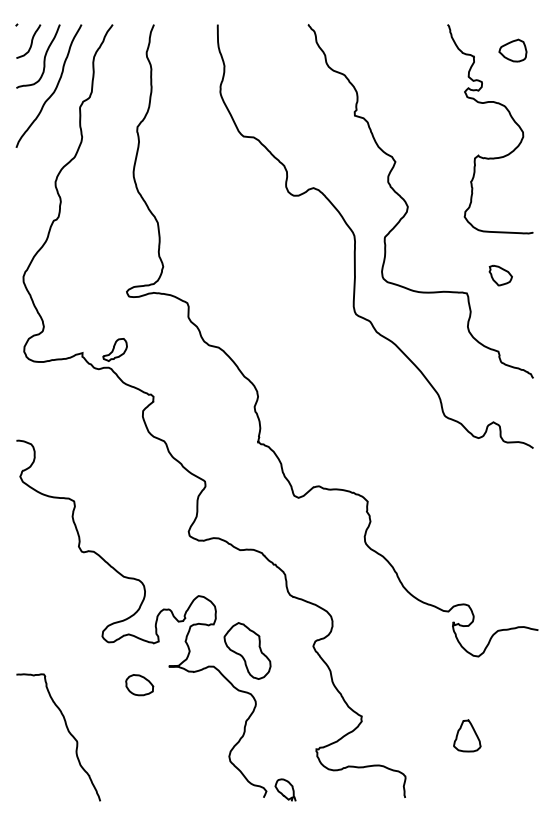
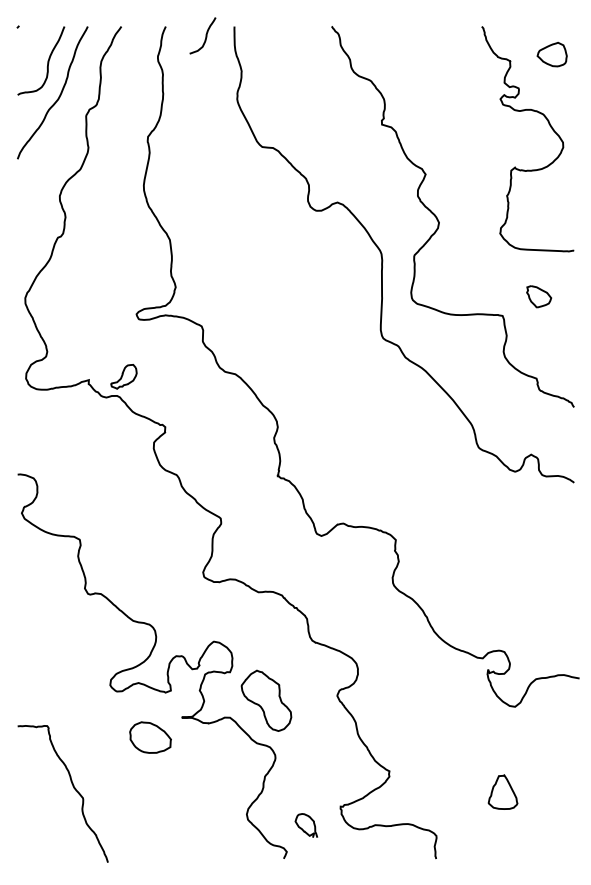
curve: (31, 41) -> (205, 35), moved
part: (138, 685) -> (149, 737), size x1.4
curve: (281, 792) -> (302, 828), moved

